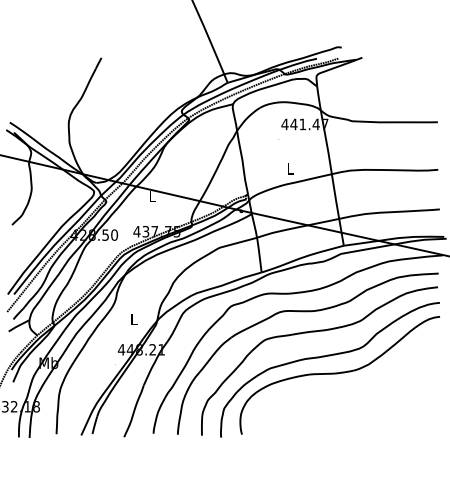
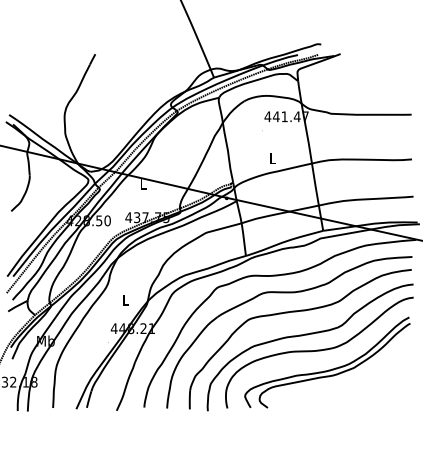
part: (348, 393) -> (327, 369), added

